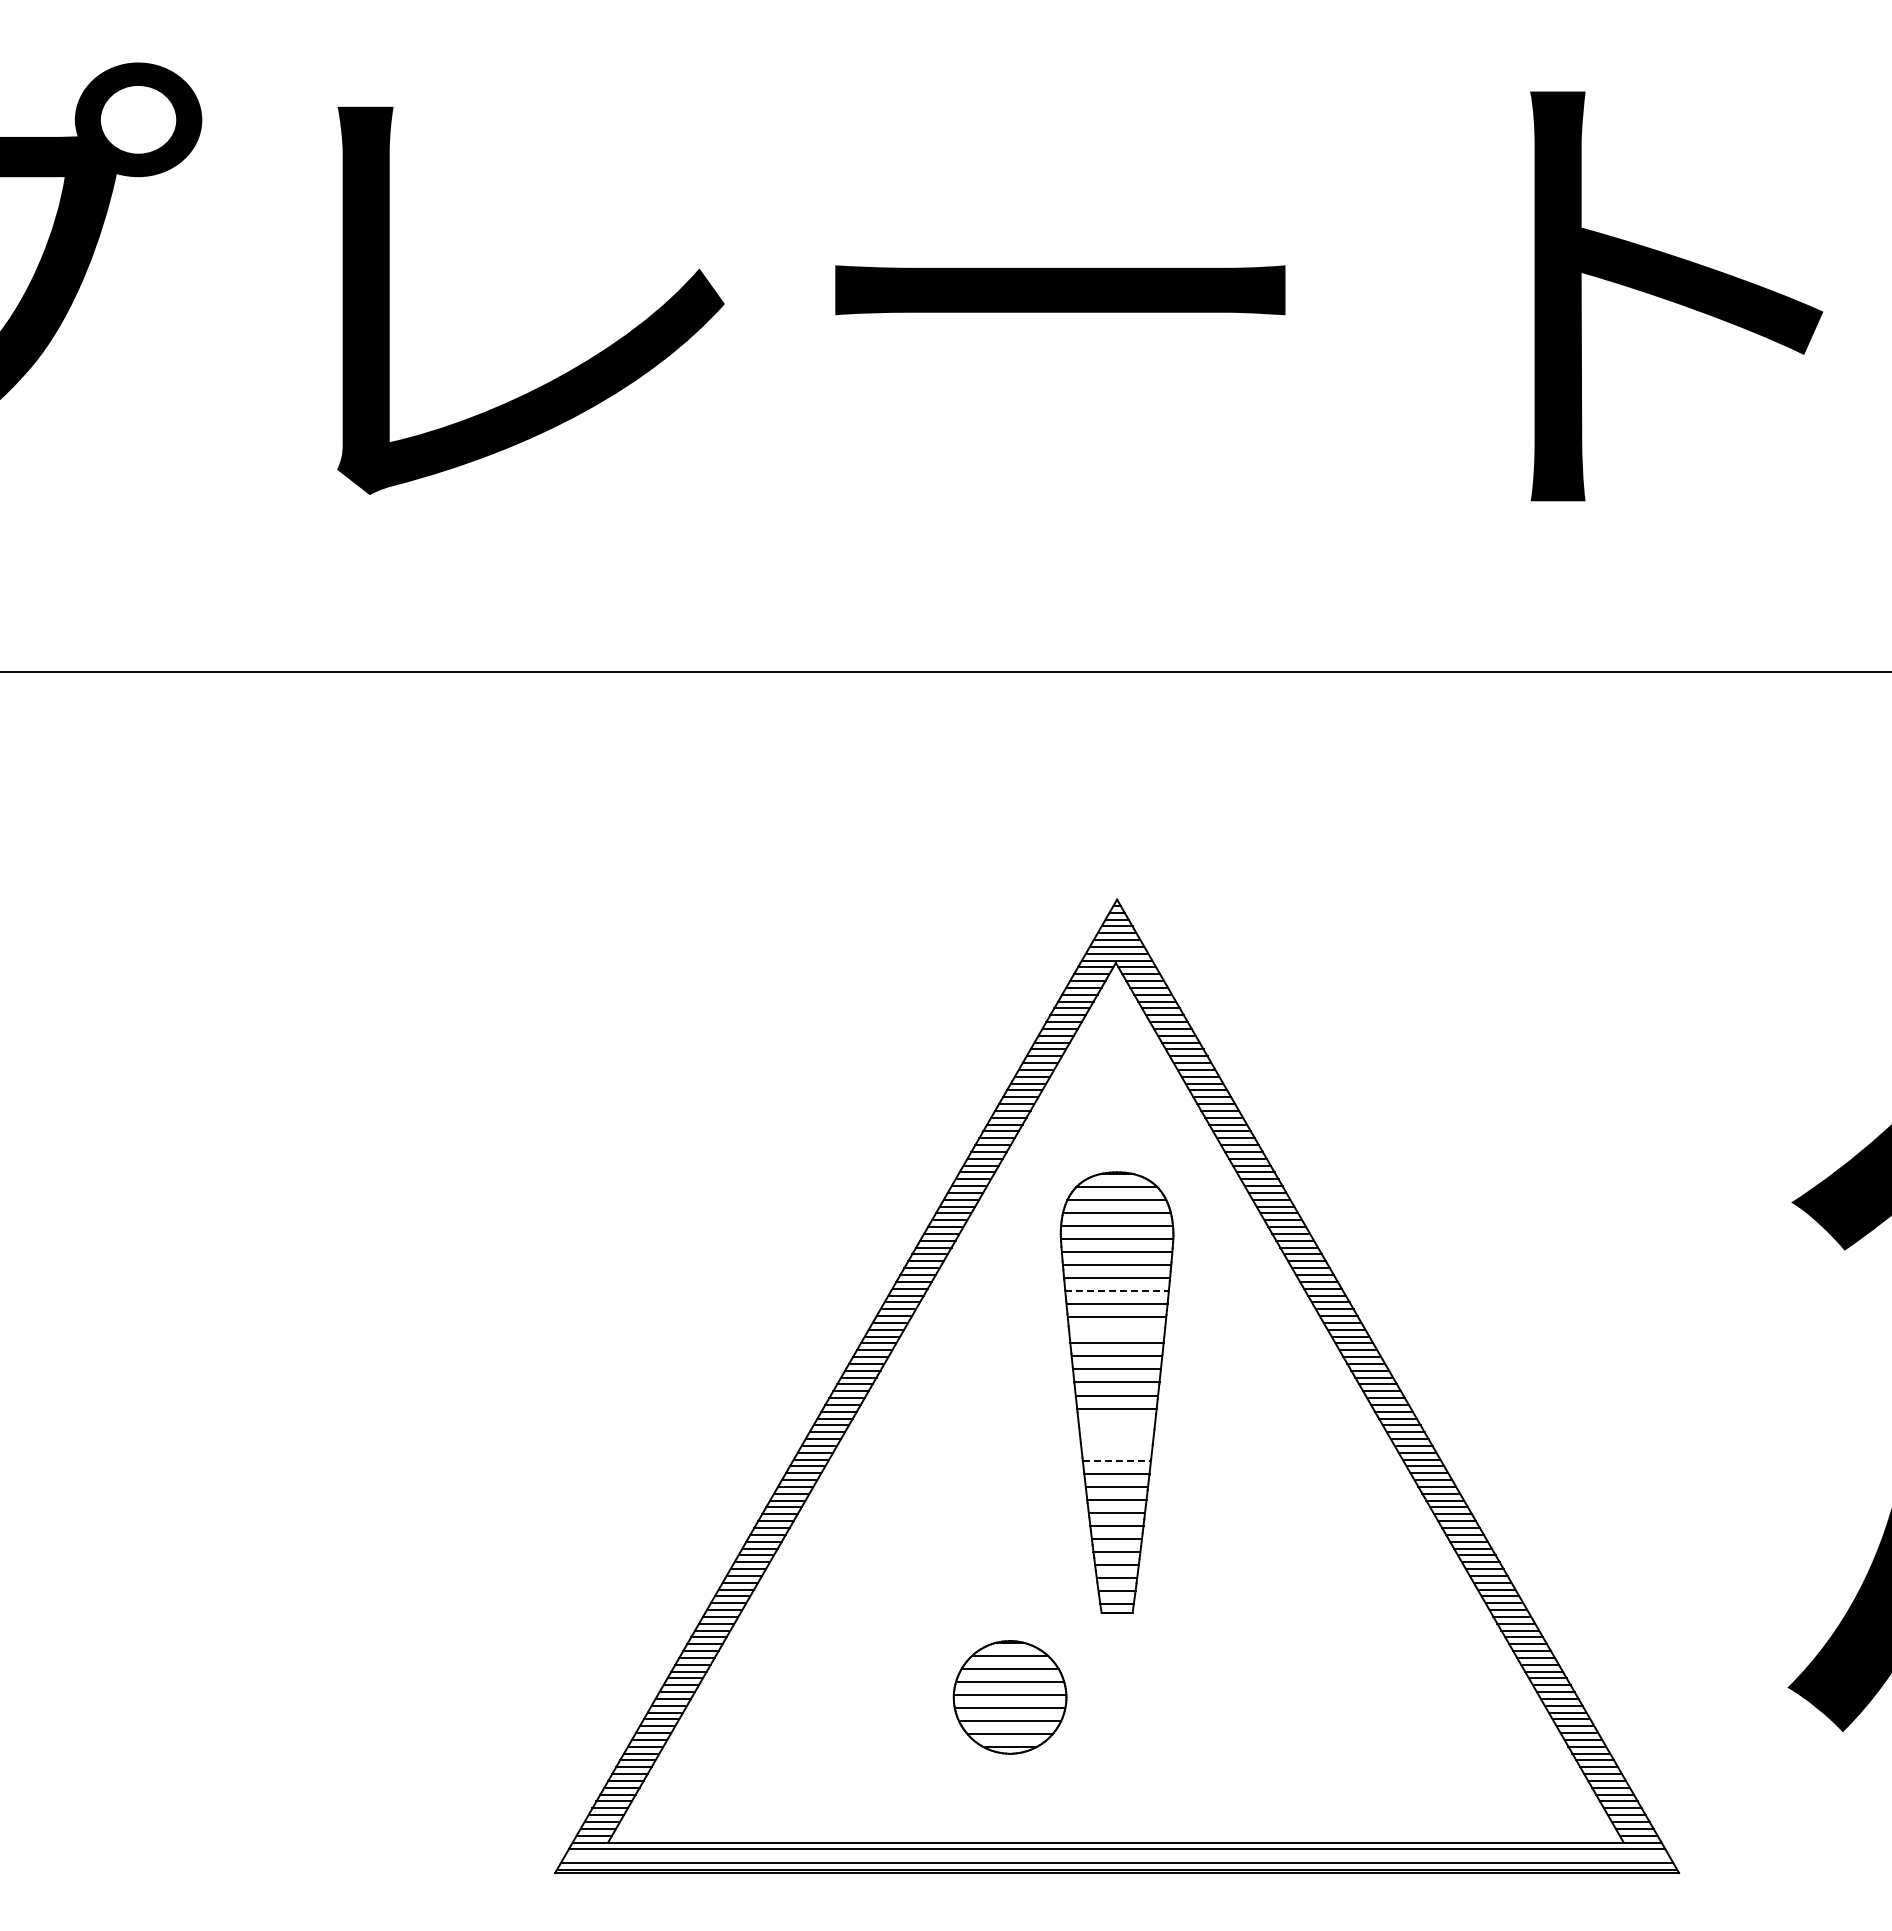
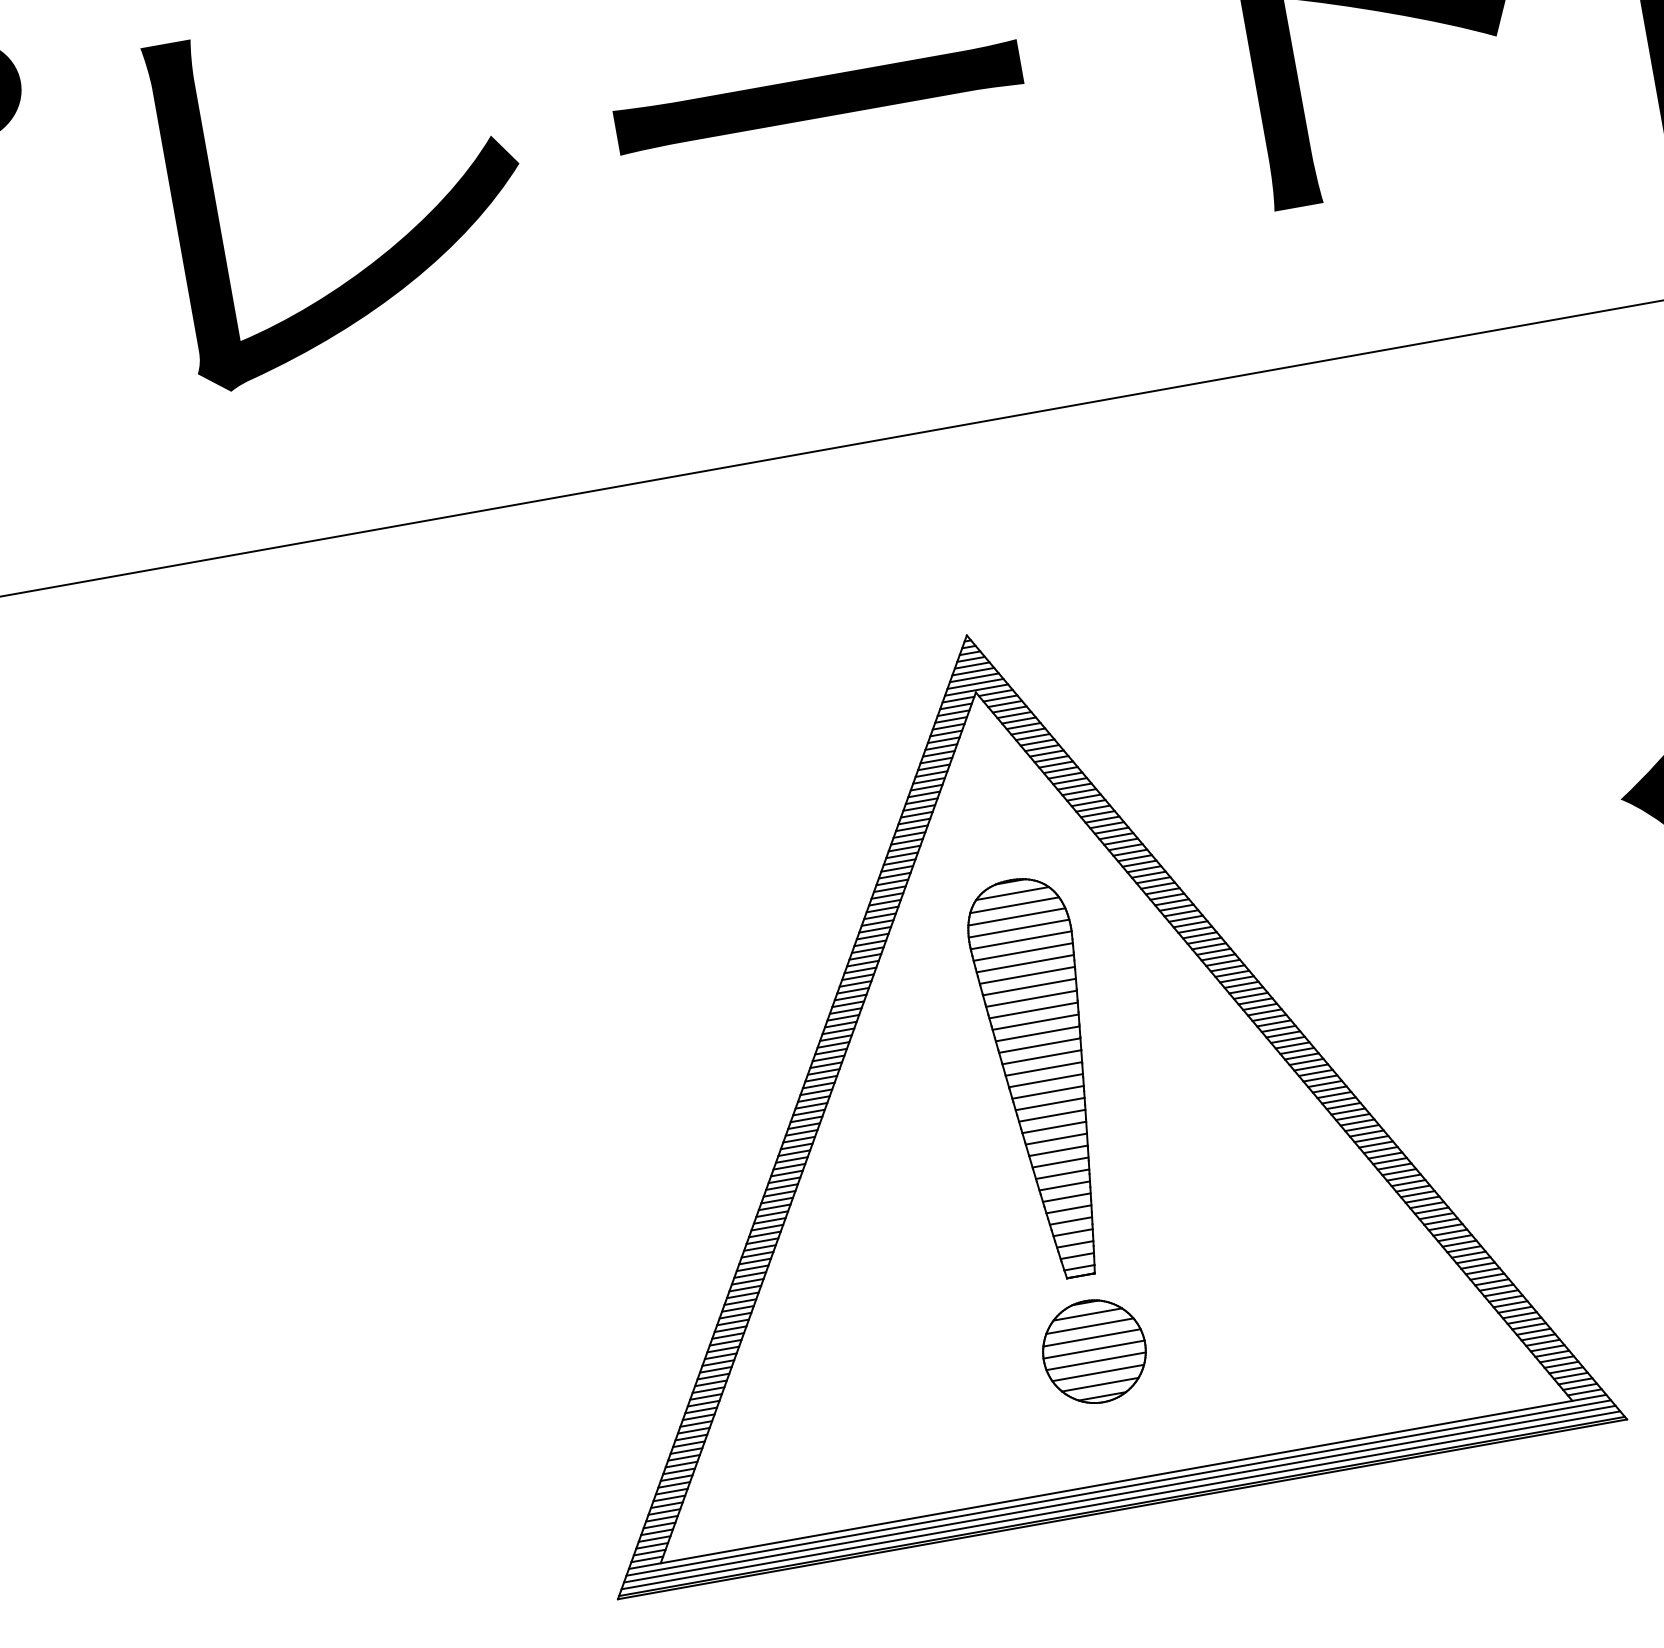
line: (1117, 1291) -> (1029, 987), dashed -> solid
line: (1116, 1330) -> (1035, 1022), added
line: (1116, 1421) -> (1049, 1104), added
line: (1116, 1434) -> (1051, 1115), added
line: (1116, 1447) -> (1053, 1127), added
line: (1117, 1460) -> (1056, 1138), dashed -> solid
part: (1009, 1697) -> (1093, 1351), moved
line: (1116, 1856) -> (1119, 1494), added

